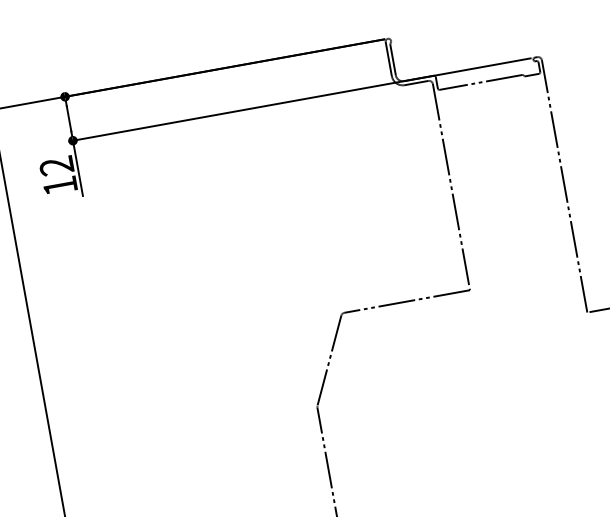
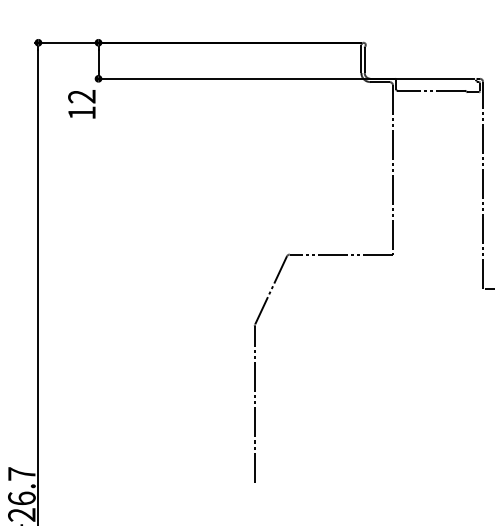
line: (77, 168) -> (98, 101), removed

